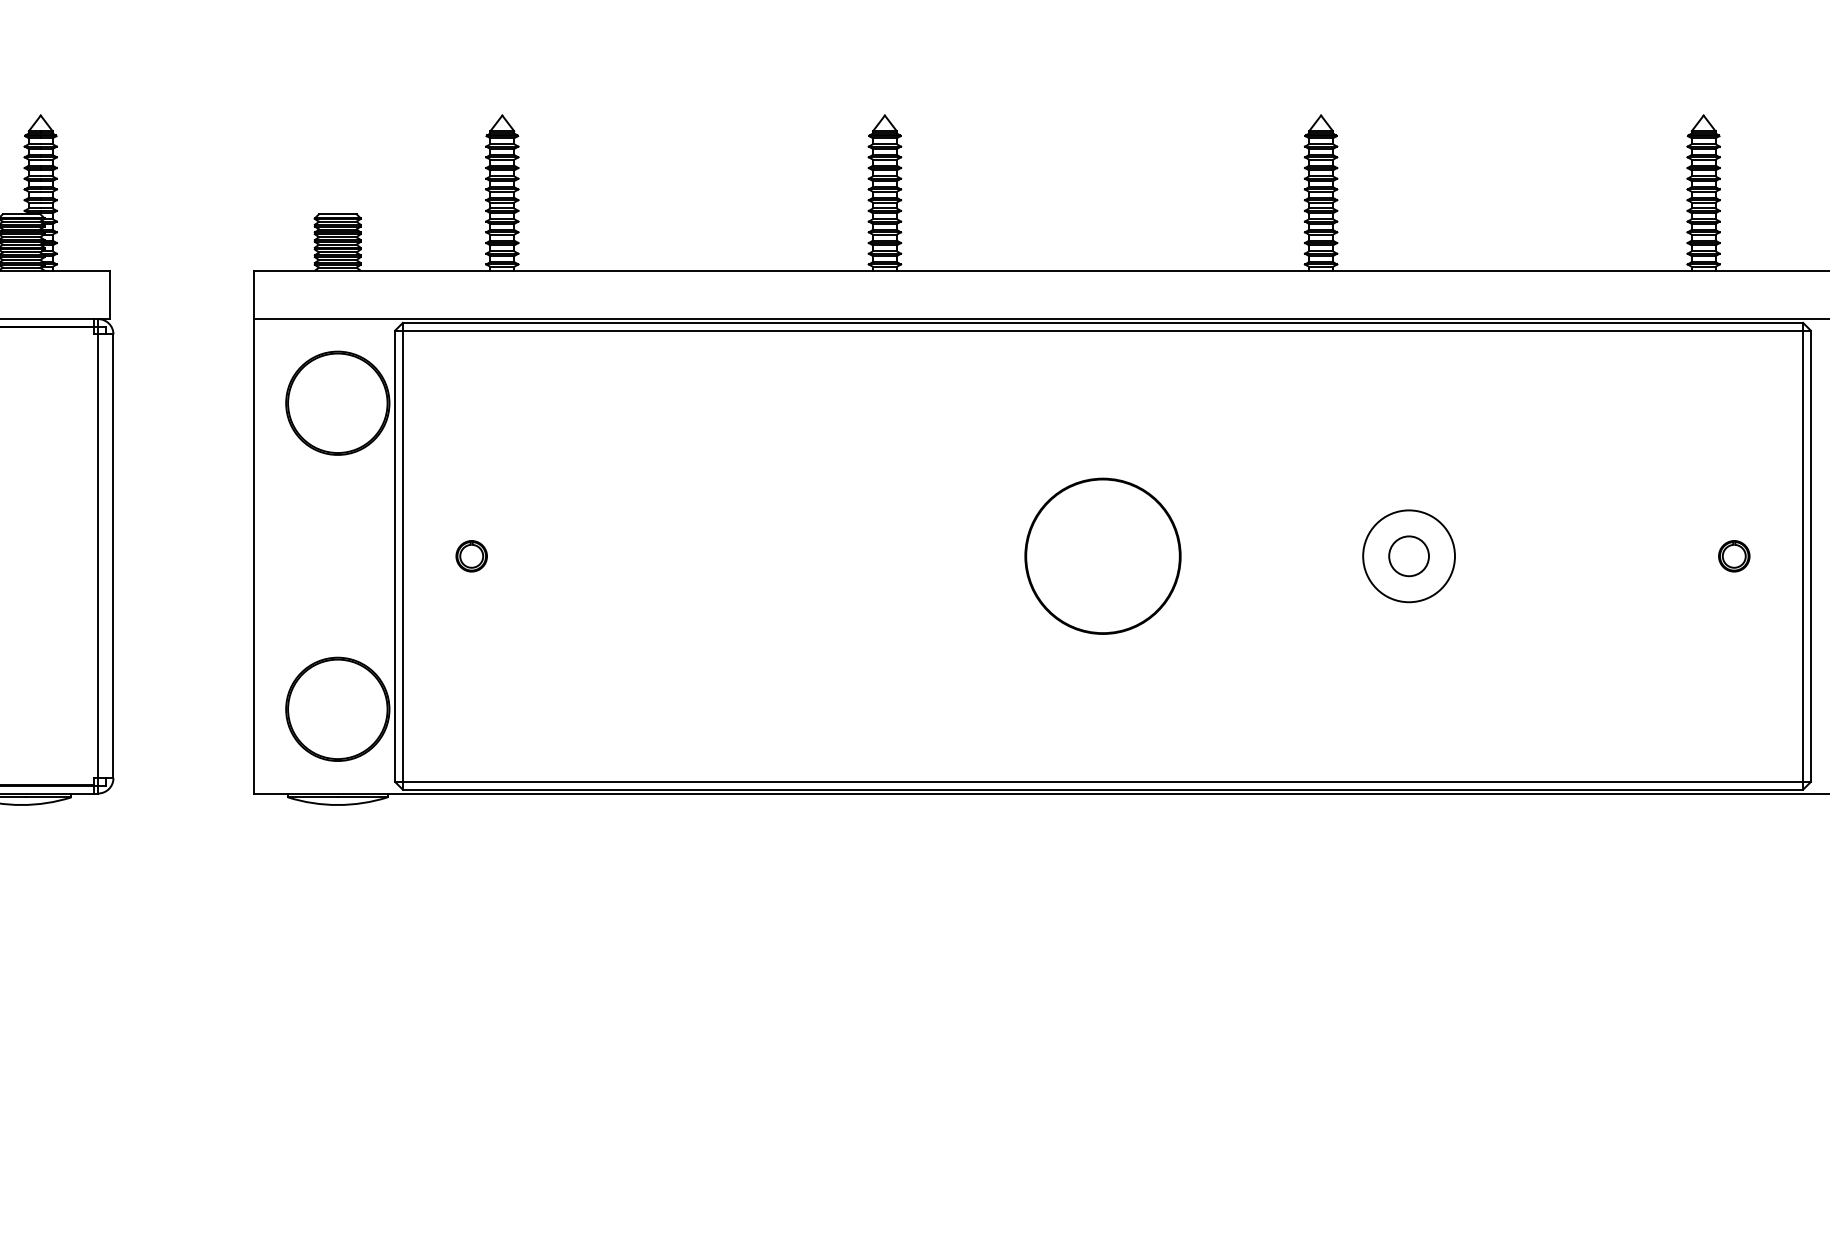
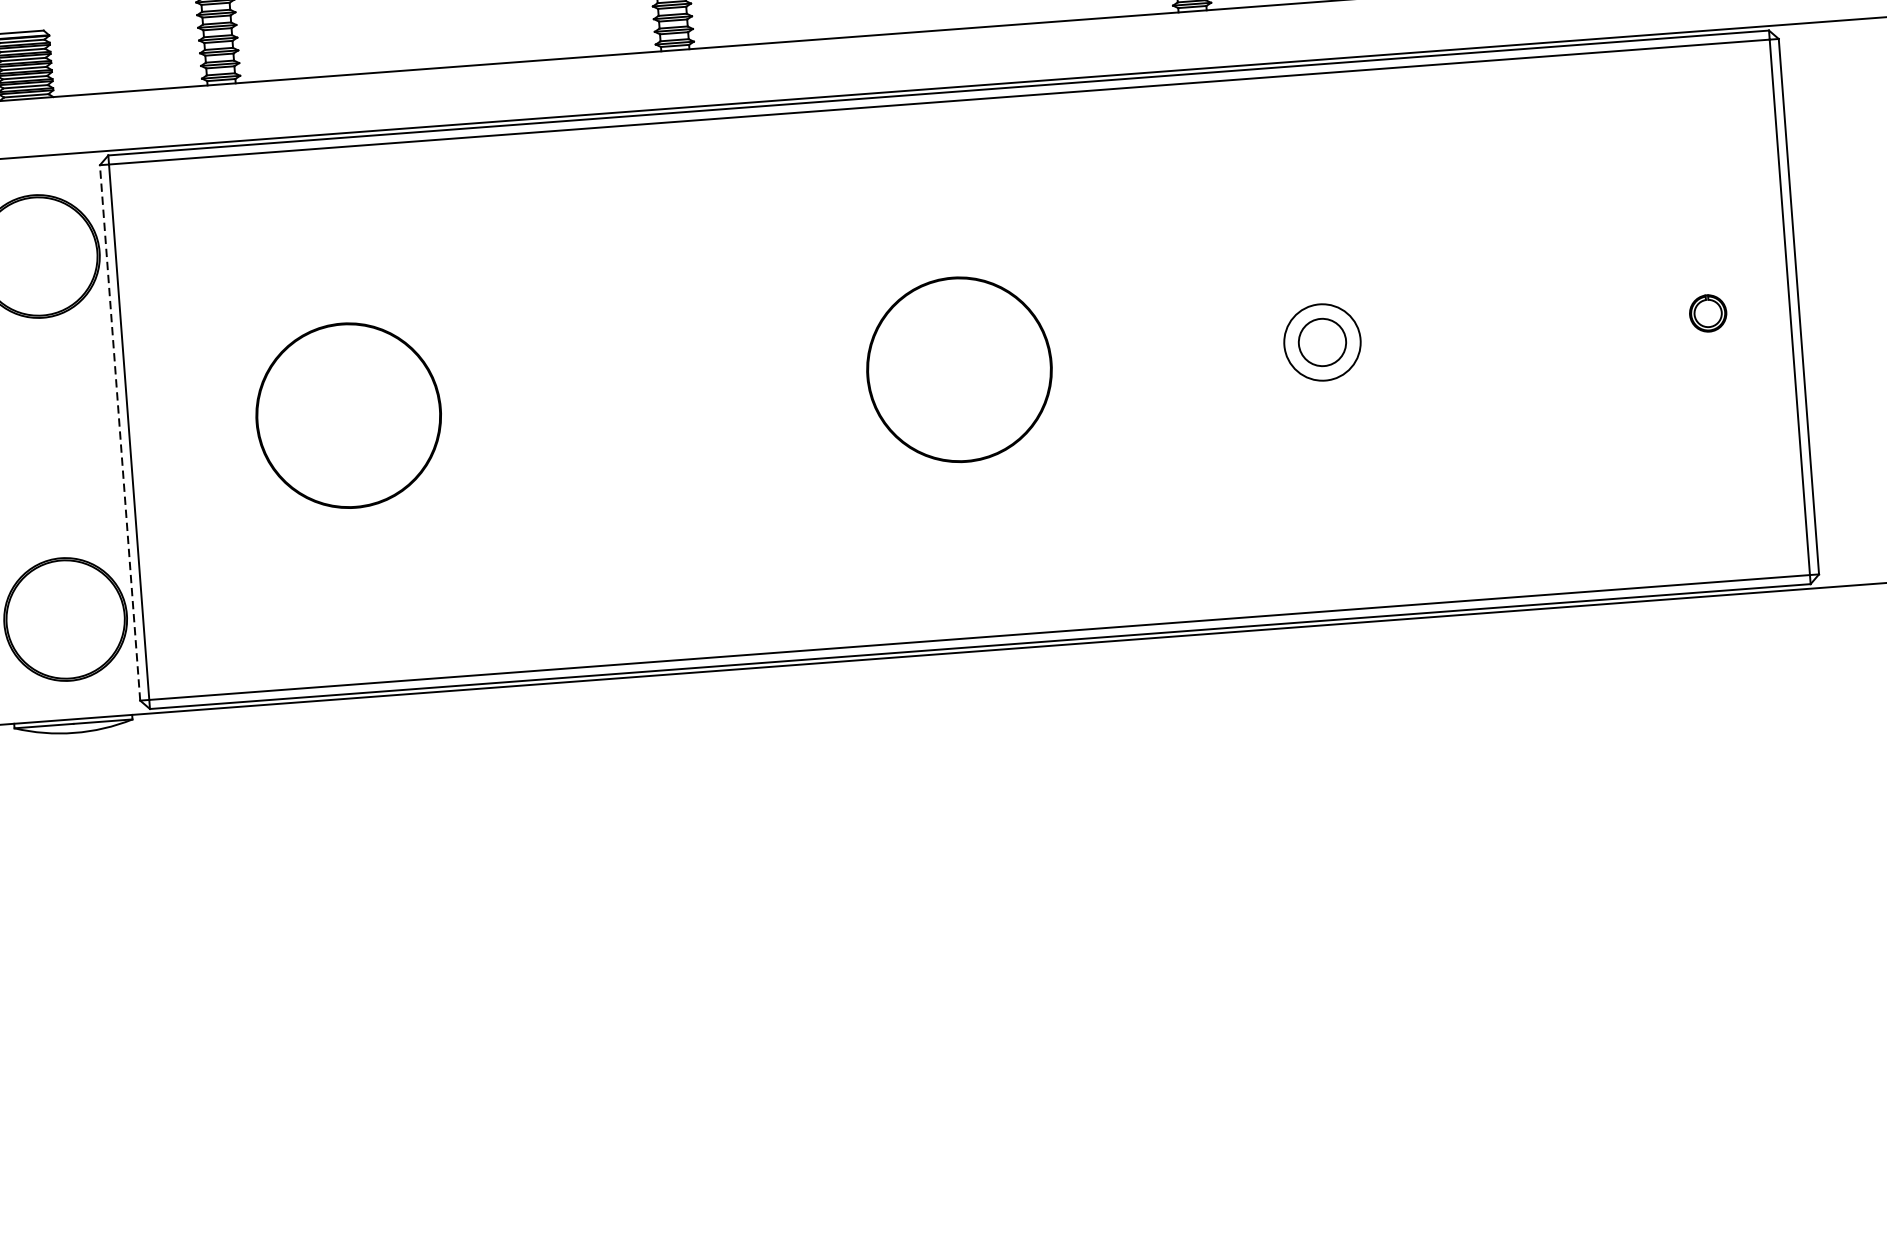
circle: (587, 555) -> (348, 414), added
line: (395, 556) -> (120, 433), solid -> dashed
part: (471, 556) -> (210, 426), removed
circle: (1409, 556) -> (1322, 342), size x0.7

